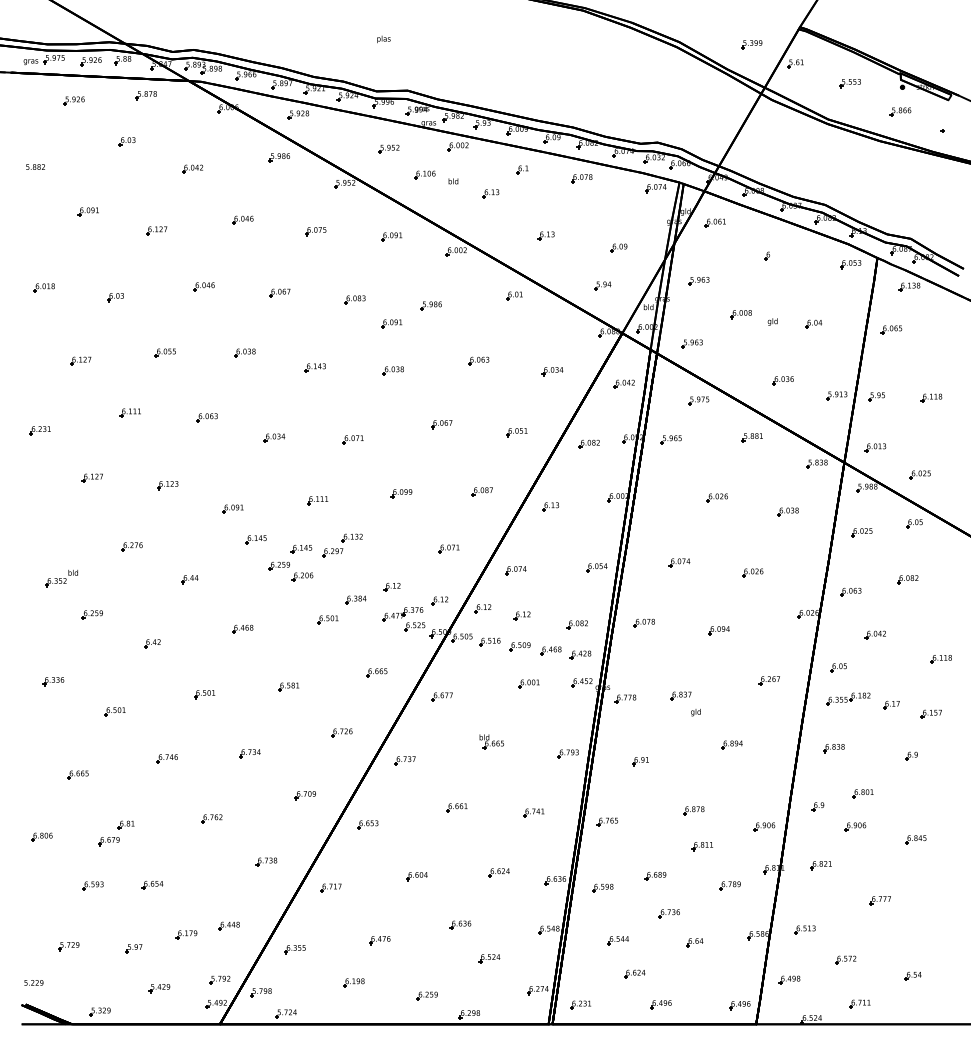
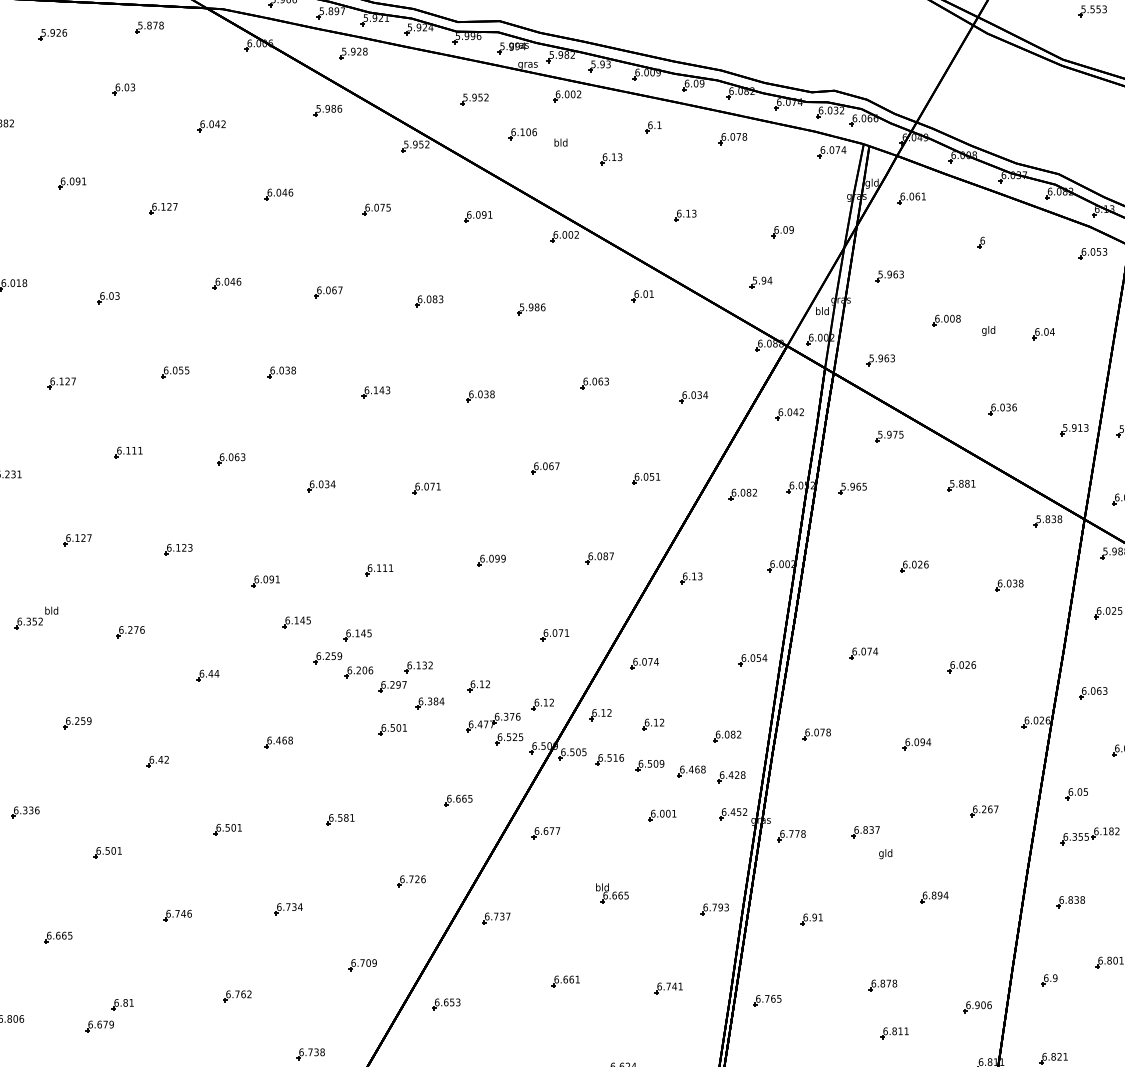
part: (391, 323) -> (477, 332), removed
part: (342, 545) -> (405, 677), moved
part: (61, 578) -> (35, 618), moved
part: (855, 826) -> (1099, 1006), removed

